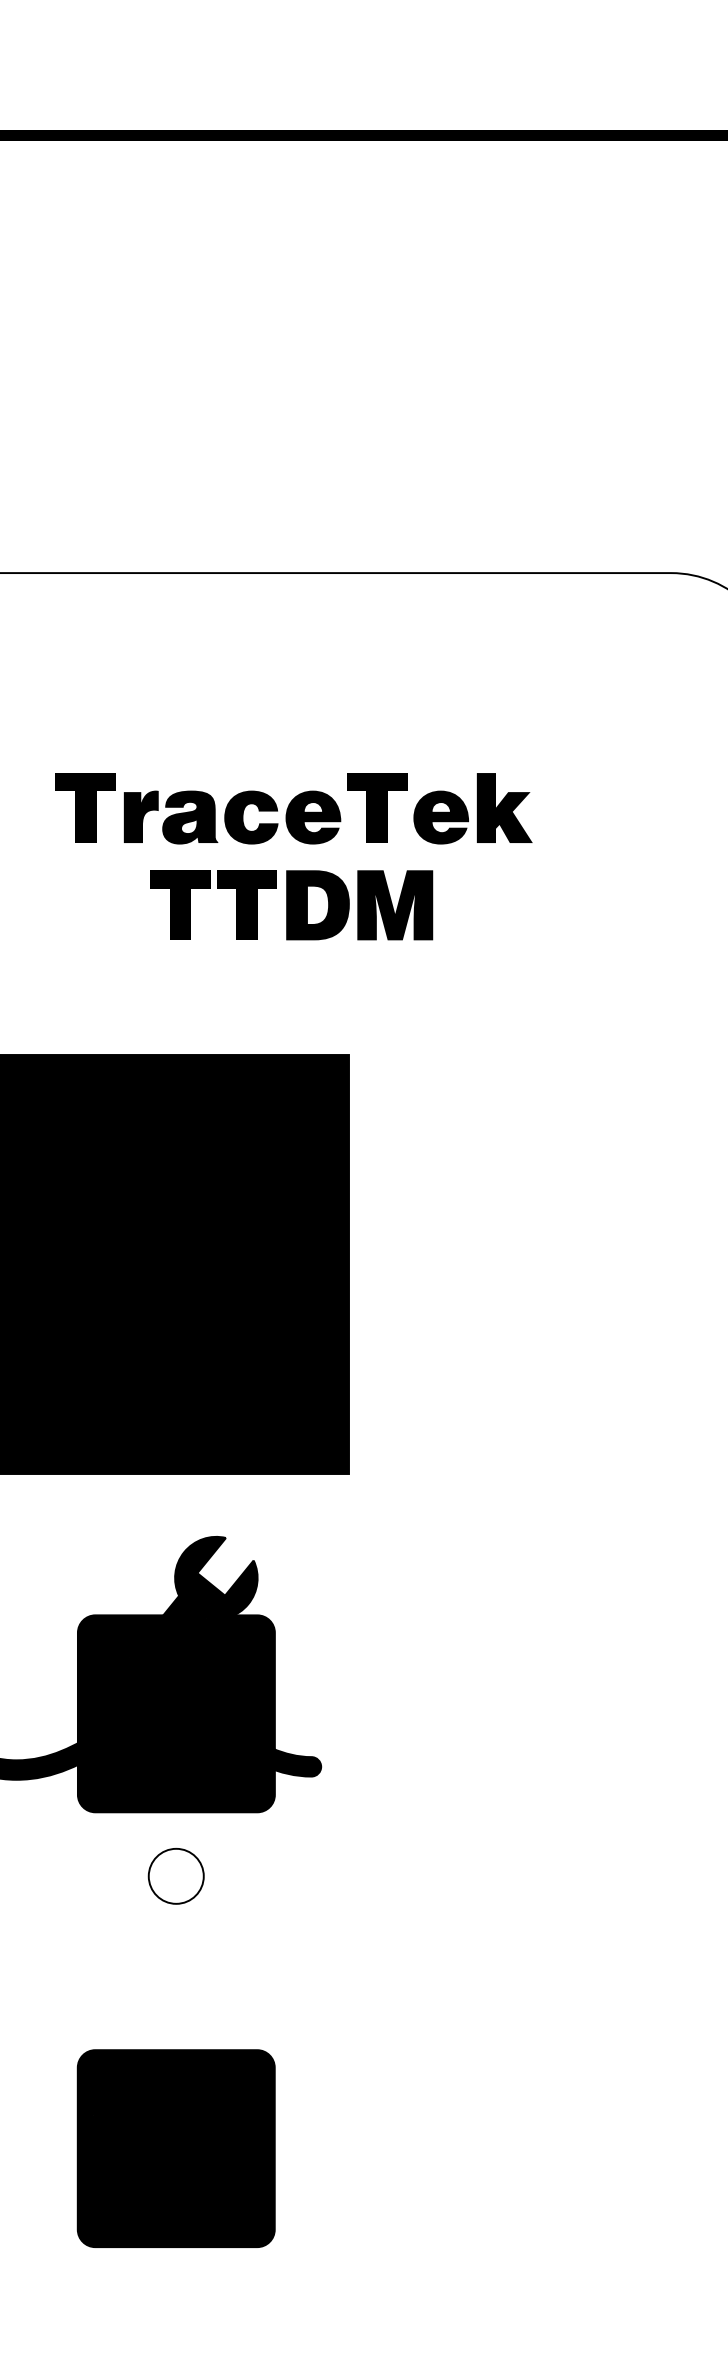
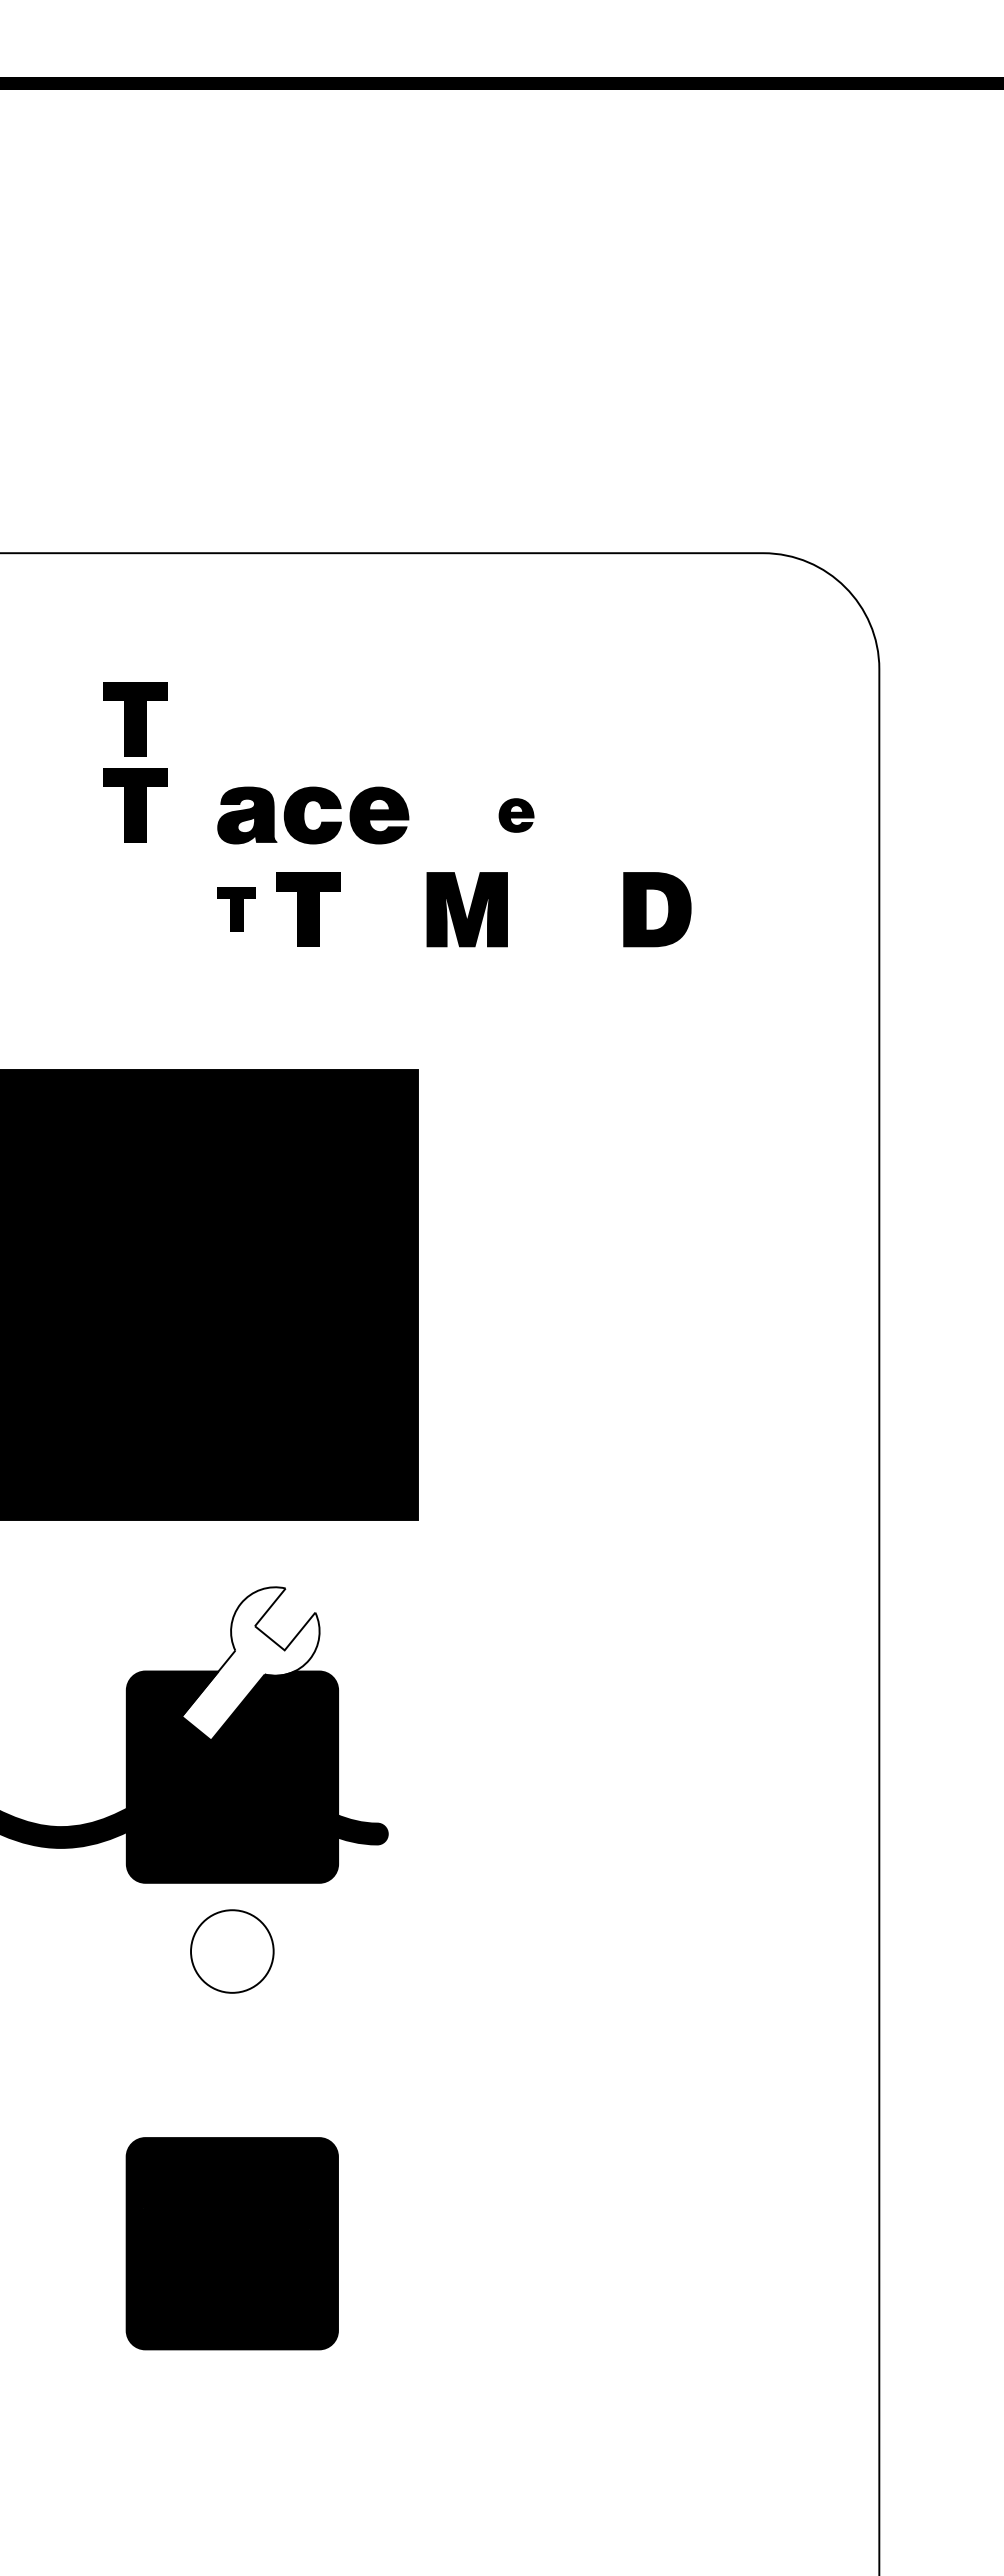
part: (86, 728) -> (135, 719), added
fill: (376, 807) -> (447, 804), removed
fill: (504, 807) -> (584, 804), removed
fill: (141, 816) -> (194, 814), removed
part: (441, 817) -> (516, 815), size x0.6
part: (180, 905) -> (236, 909), size x0.6
part: (318, 905) -> (657, 909), moved
fill: (193, 1607) -> (250, 1663), removed
circle: (175, 1876) -> (231, 1951), size x1.4

